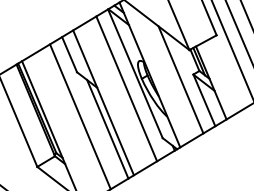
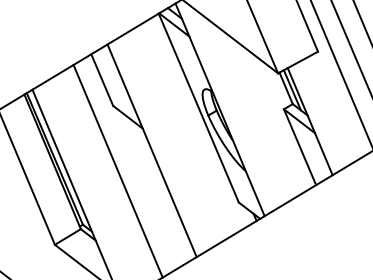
line: (180, 79) -> (265, 116), removed
line: (126, 88) -> (185, 129), removed
line: (107, 128) -> (157, 188), removed

